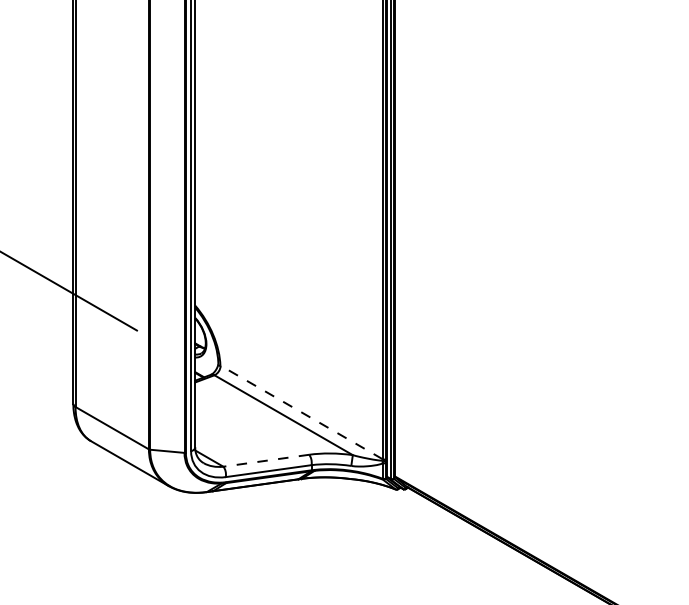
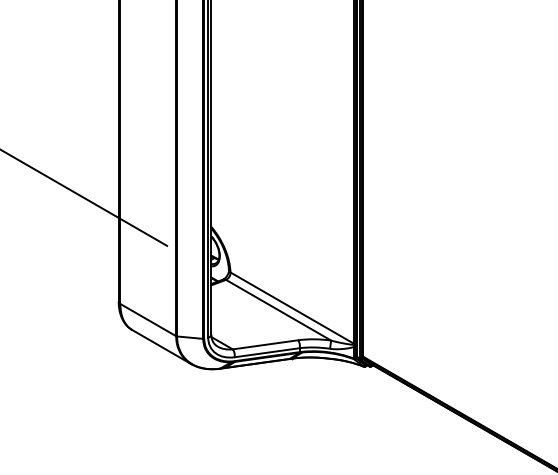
line: (300, 411) -> (291, 307), dashed -> solid
line: (266, 460) -> (265, 344), dashed -> solid

